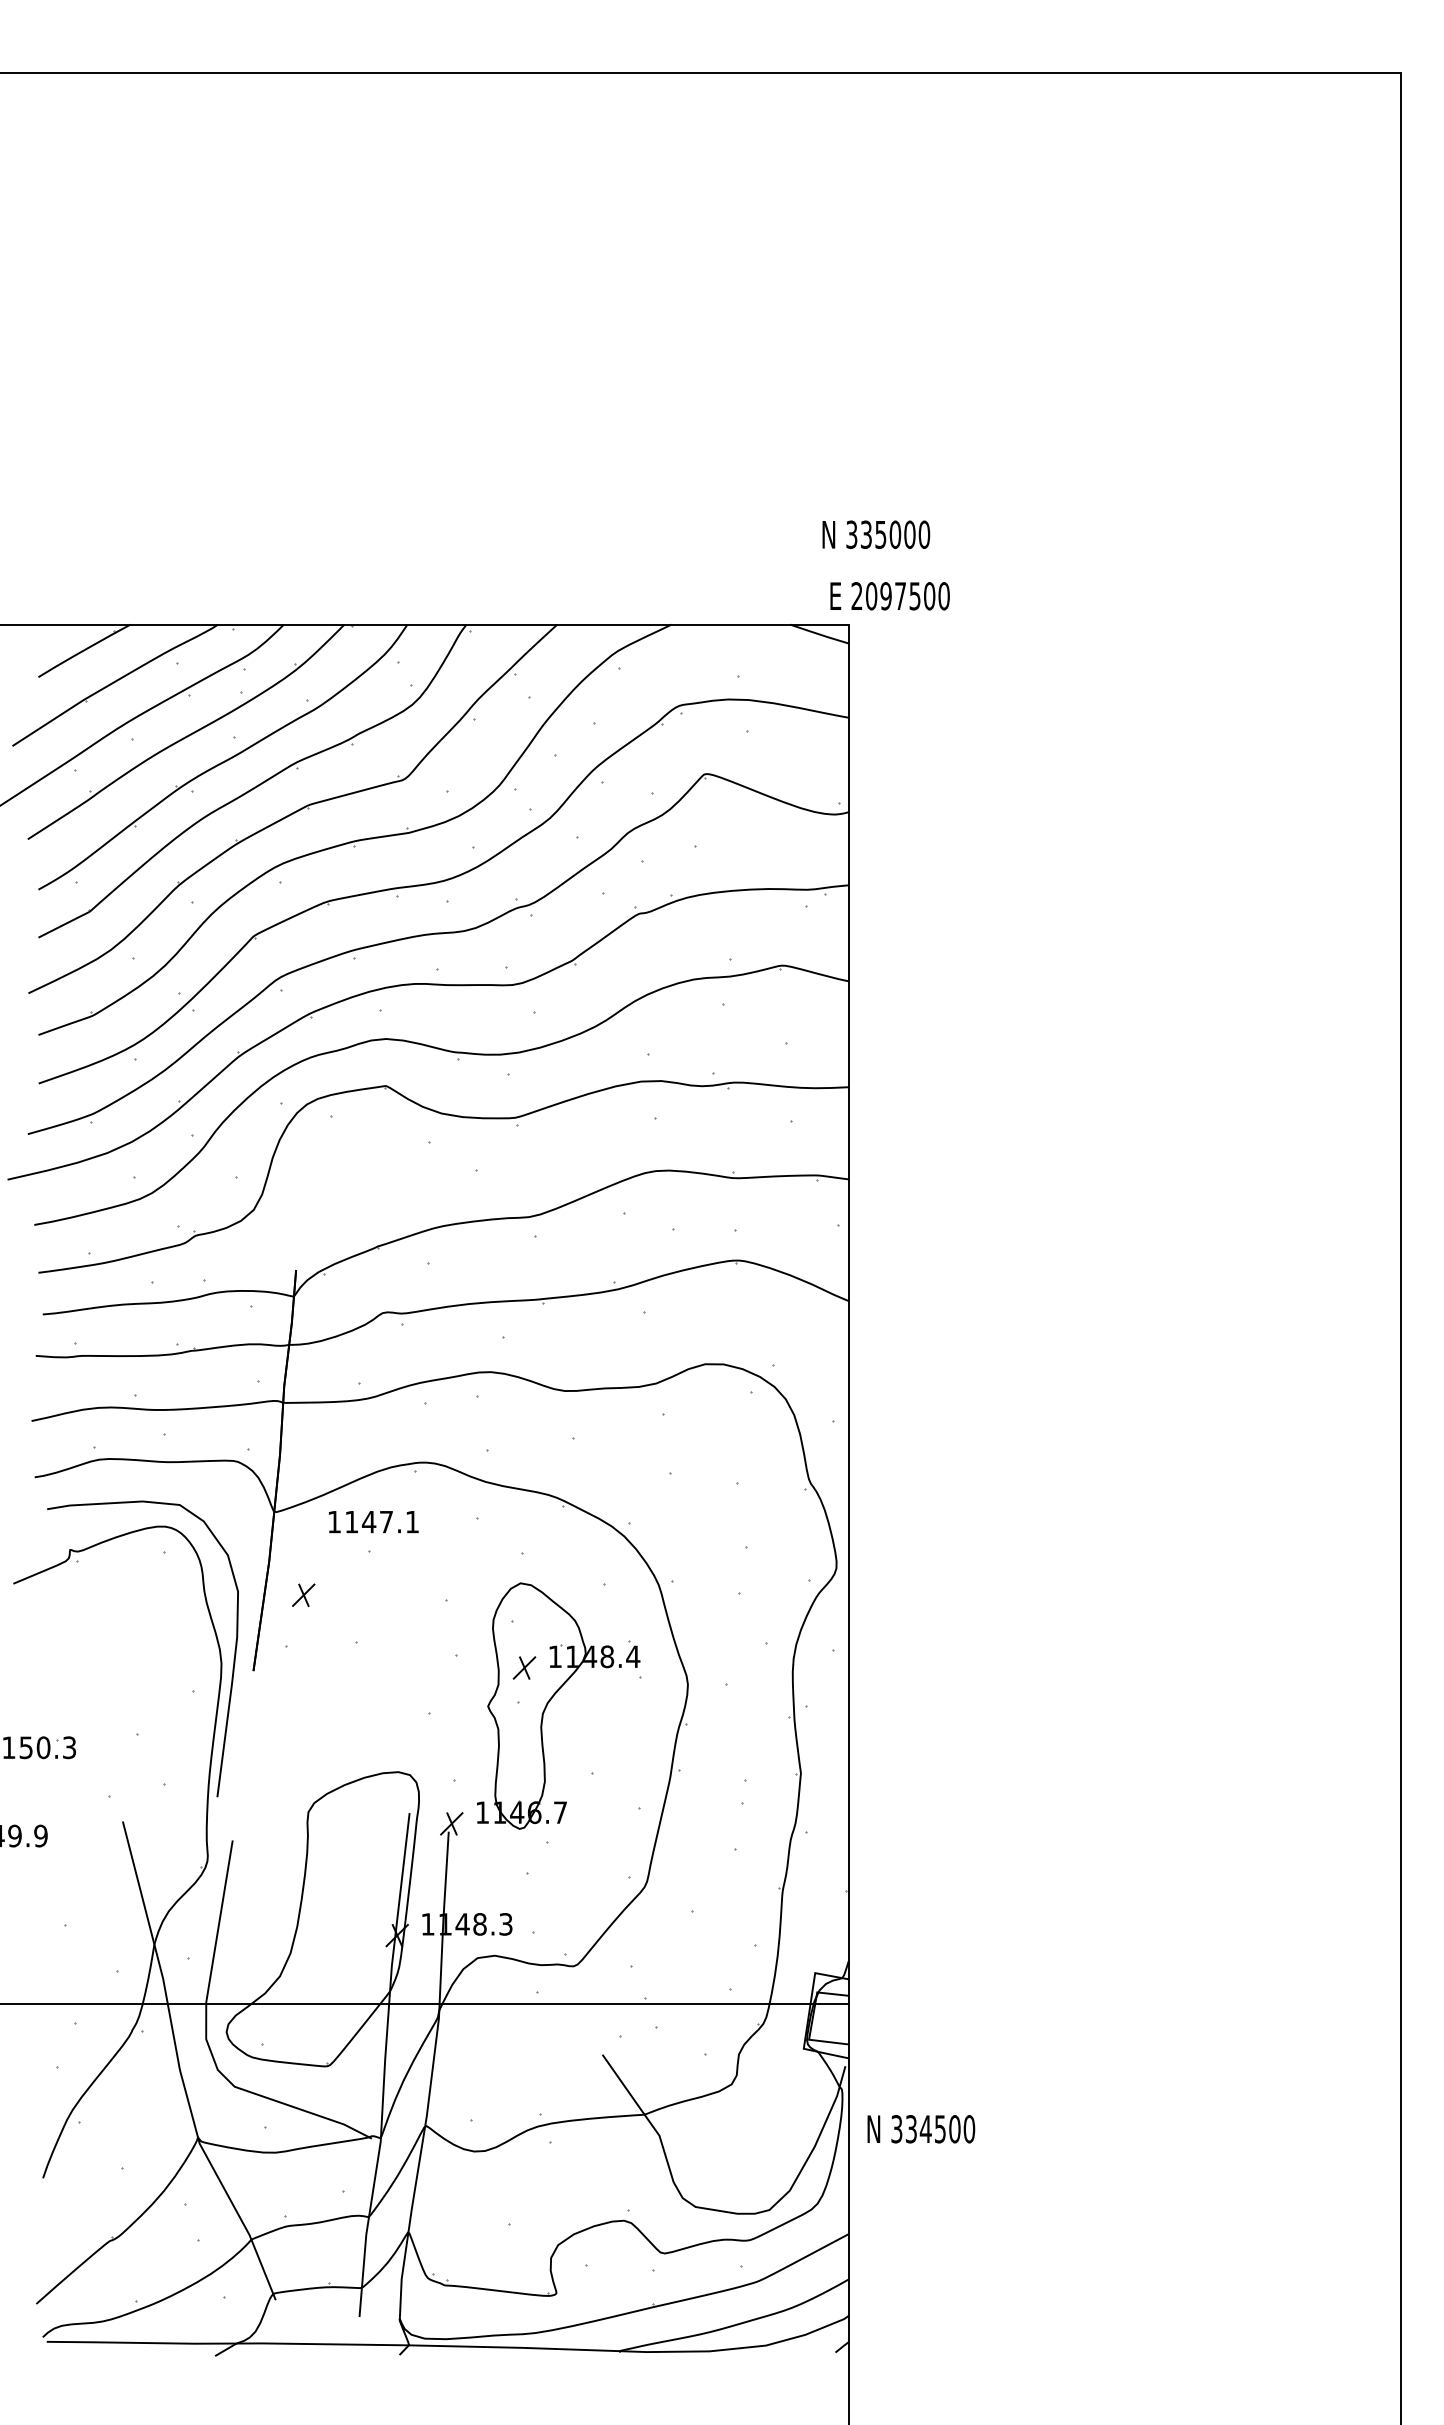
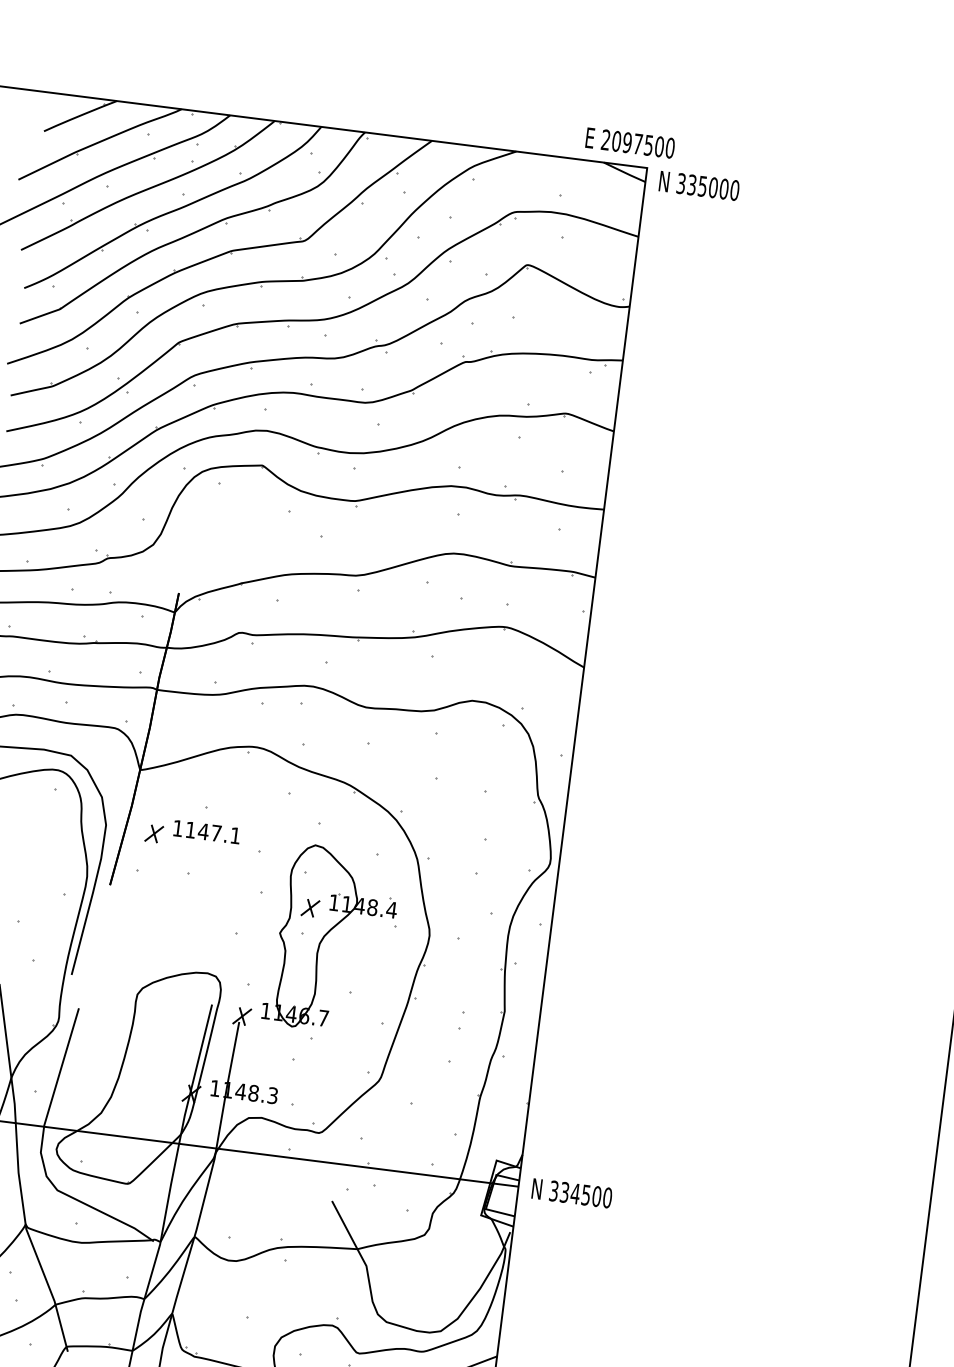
text: (876, 534) -> (699, 185), moved
text: (889, 596) -> (629, 143), moved
text: (373, 1522) -> (206, 832), moved
text: (921, 2129) -> (572, 1193), moved

